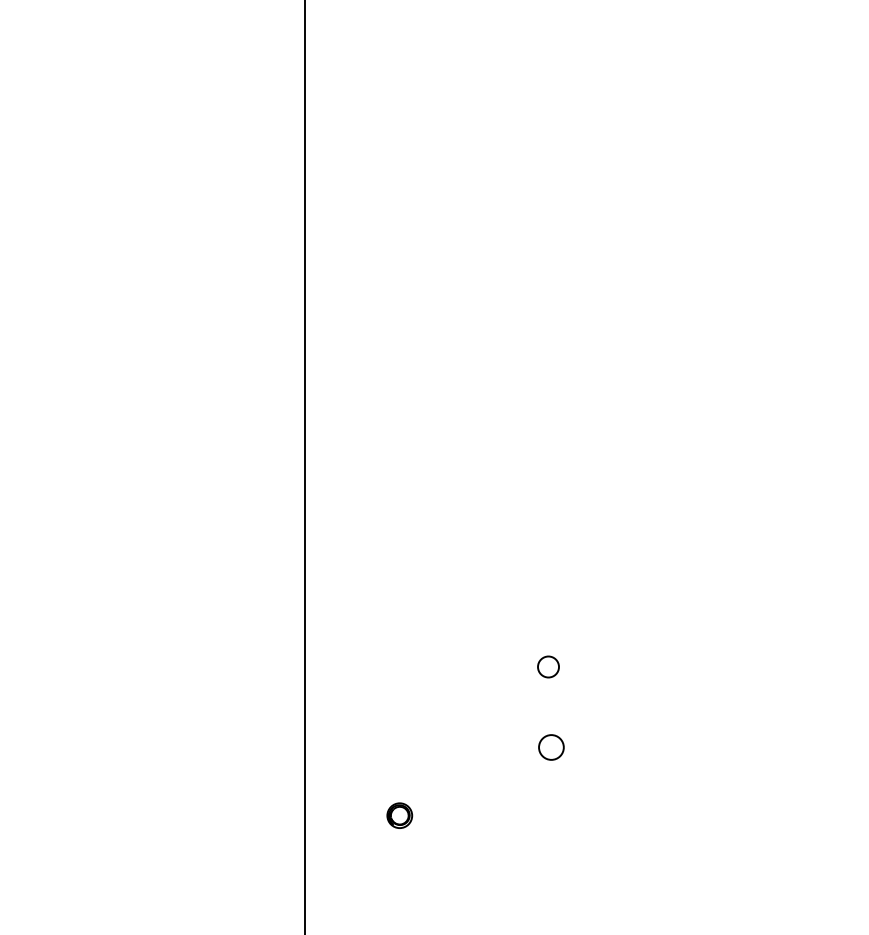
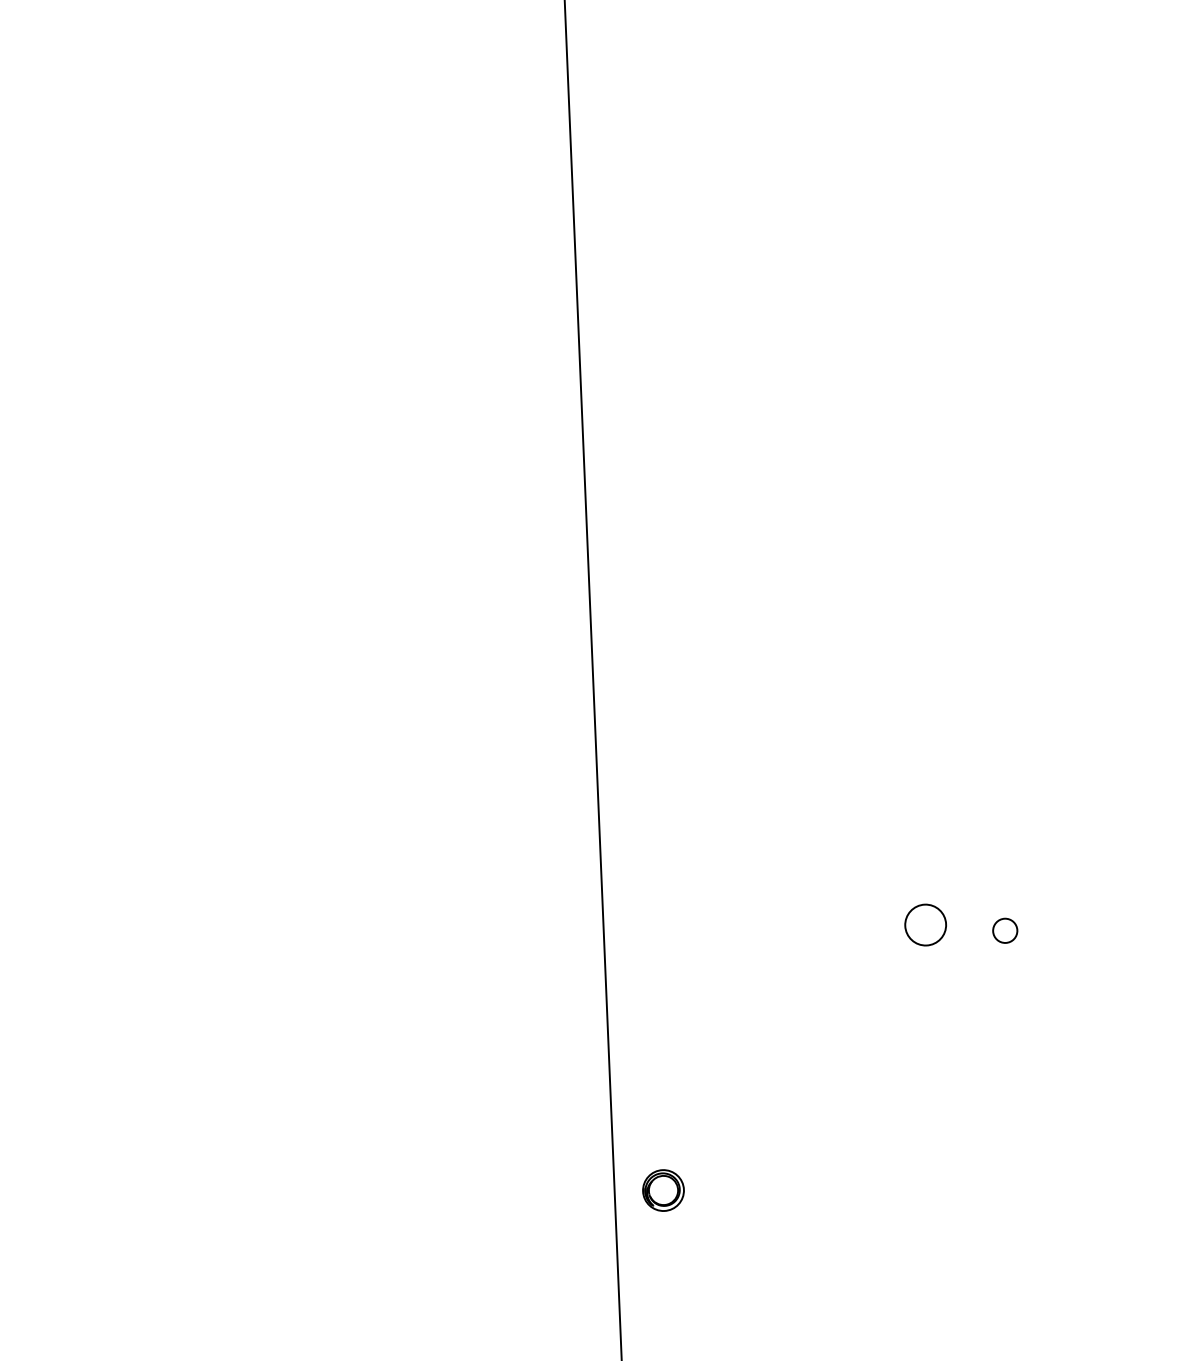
circle: (548, 666) -> (1005, 930), size x0.7
circle: (551, 747) -> (925, 925), moved
part: (399, 815) -> (663, 1190), moved

